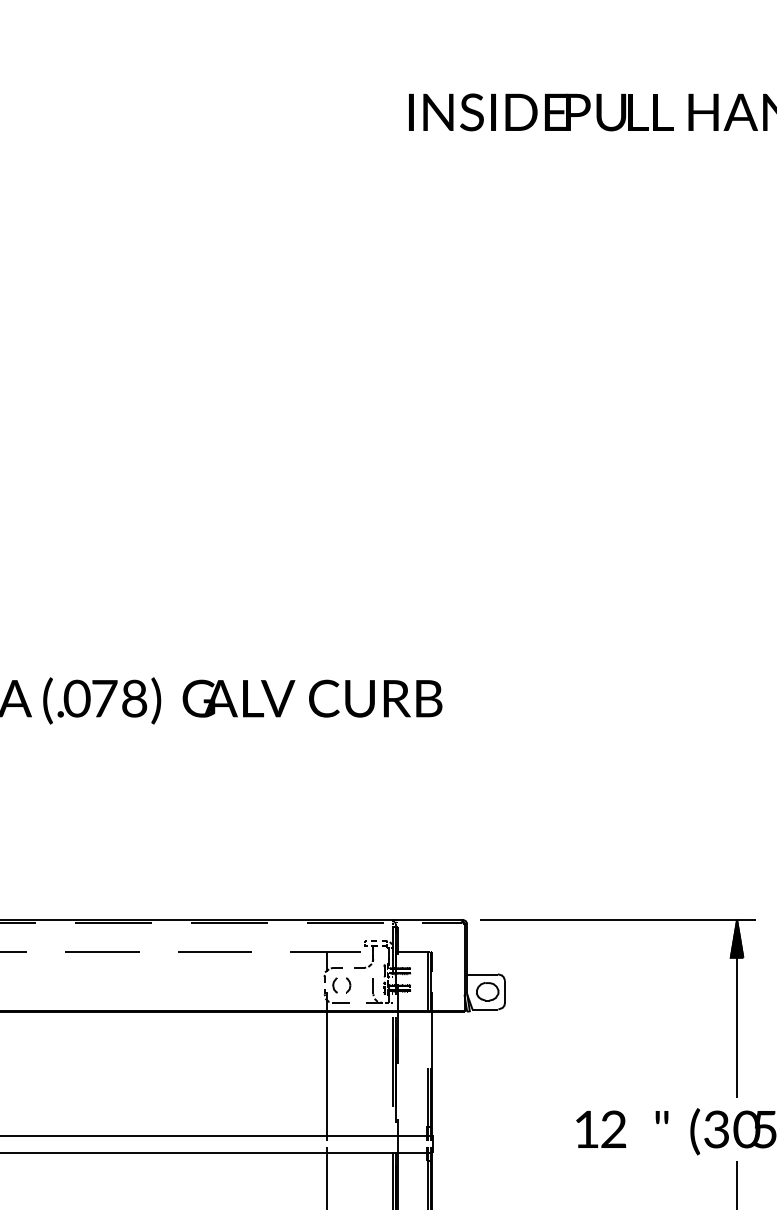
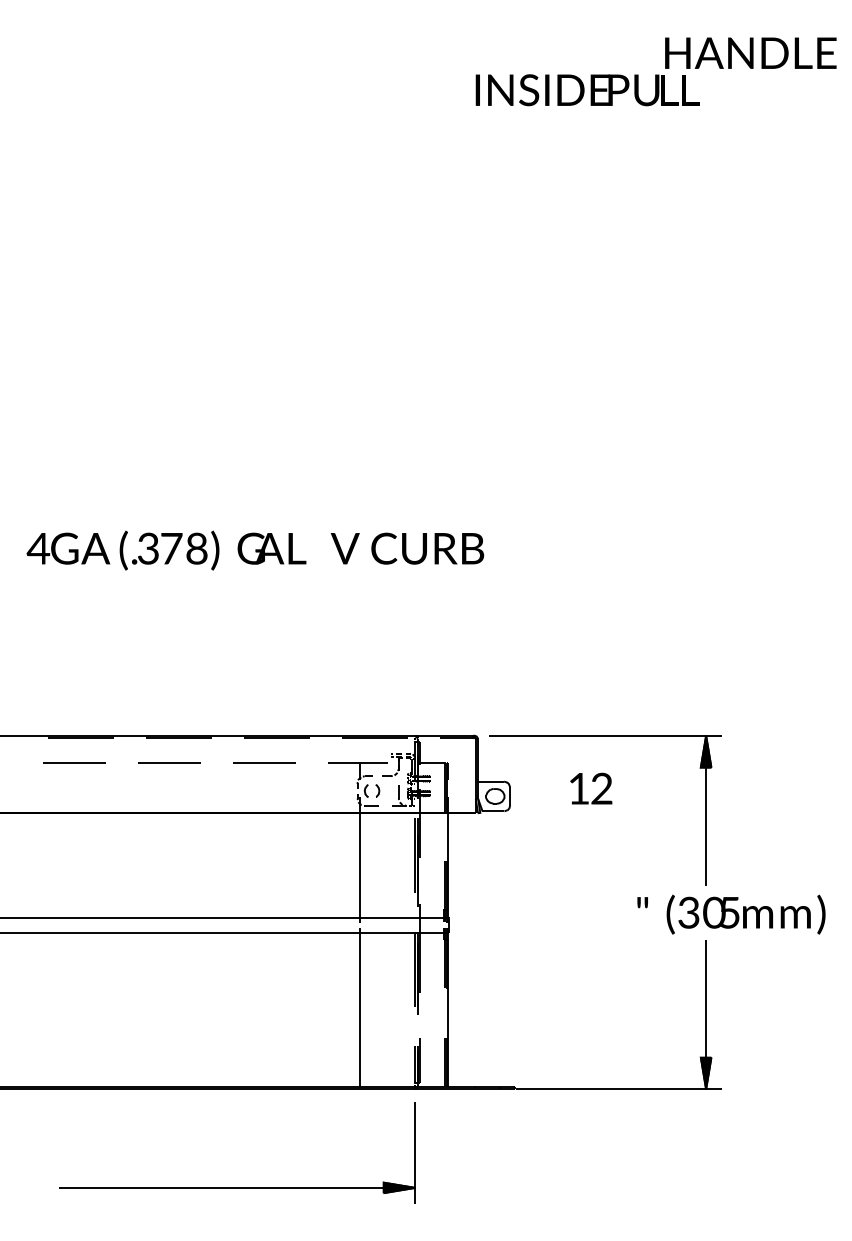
text: (541, 112) -> (587, 90), moved
text: (77, 698) -> (148, 548), 0 -> 3
text: (351, 698) -> (407, 548), moved
text: (601, 1129) -> (591, 788), moved

